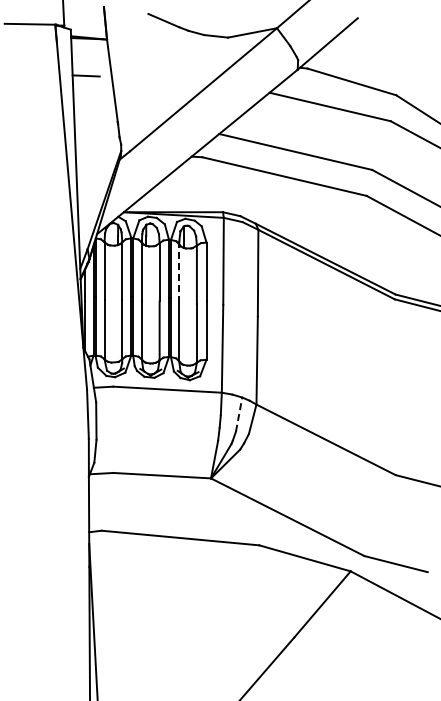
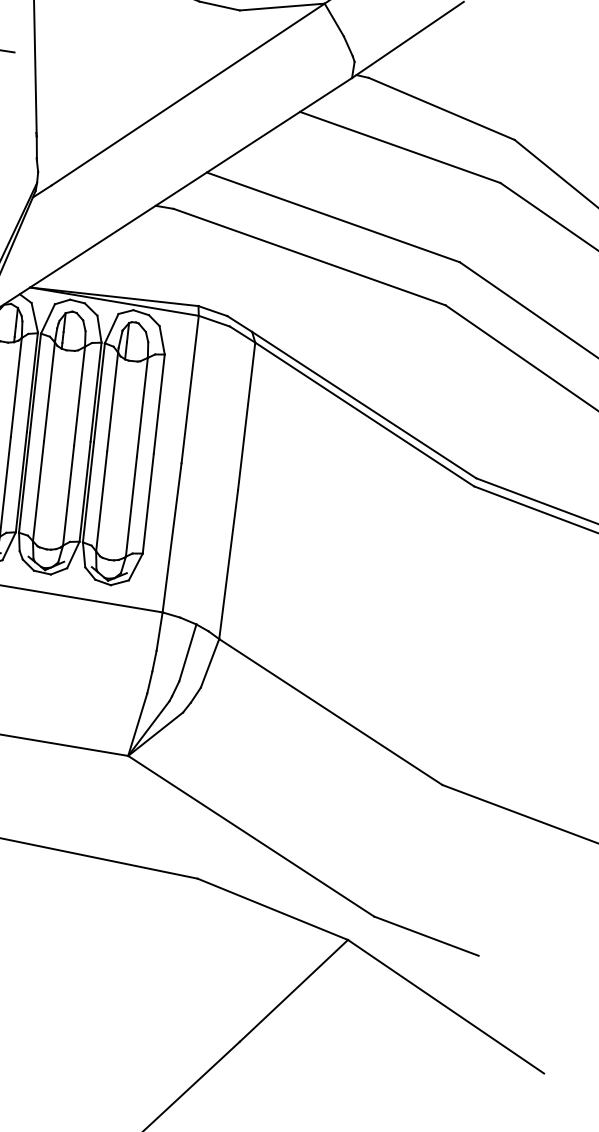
line: (179, 273) -> (113, 401), dashed -> solid
line: (239, 414) -> (188, 652), dashed -> solid

